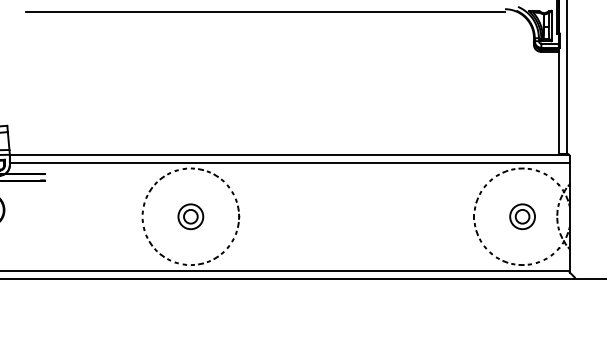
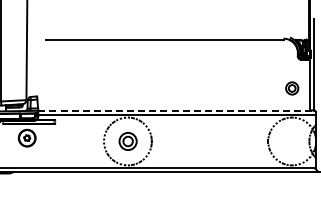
line: (290, 154) -> (177, 110), solid -> dashed
part: (189, 216) -> (127, 141), size x1.4
part: (523, 216) -> (292, 88), moved

